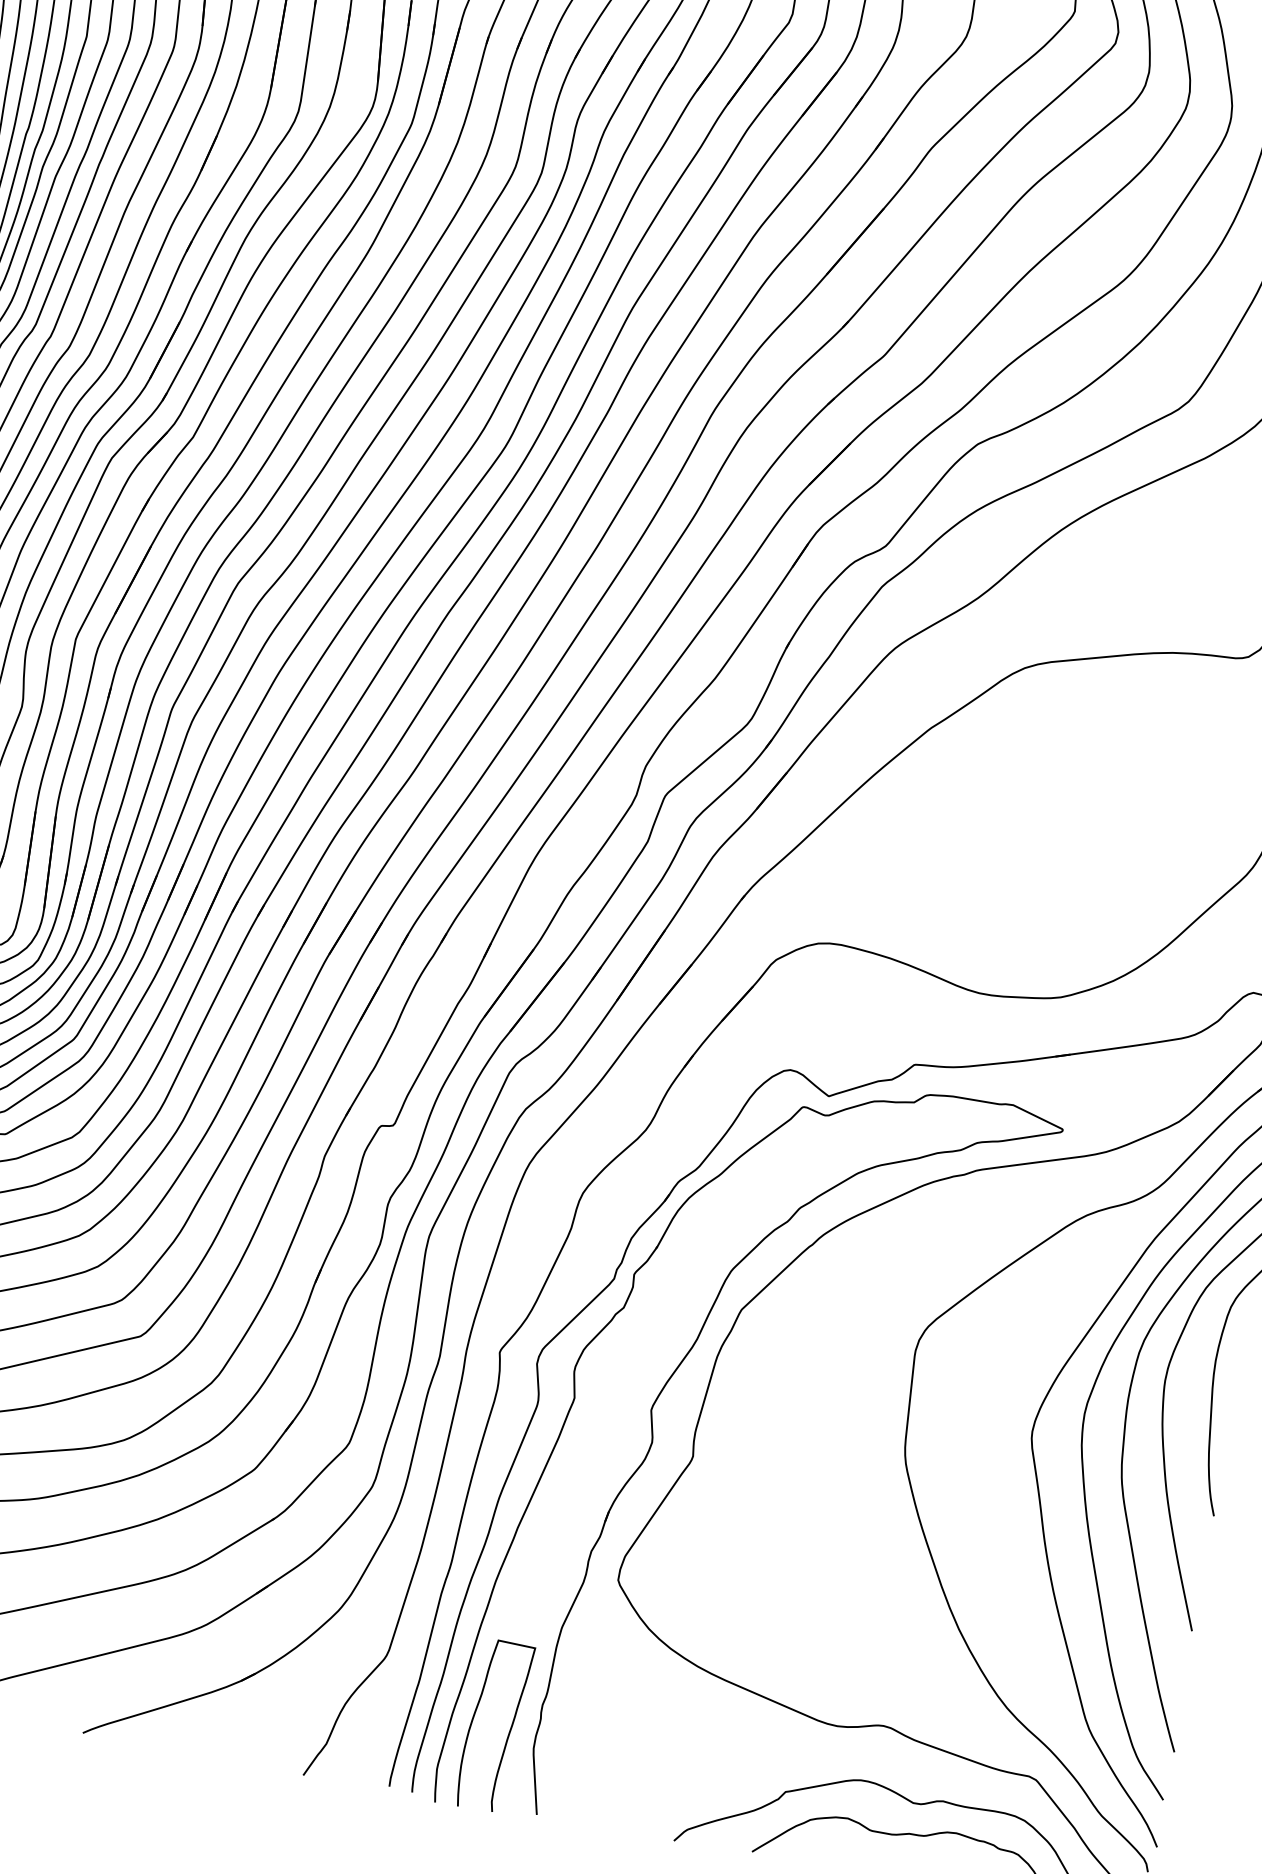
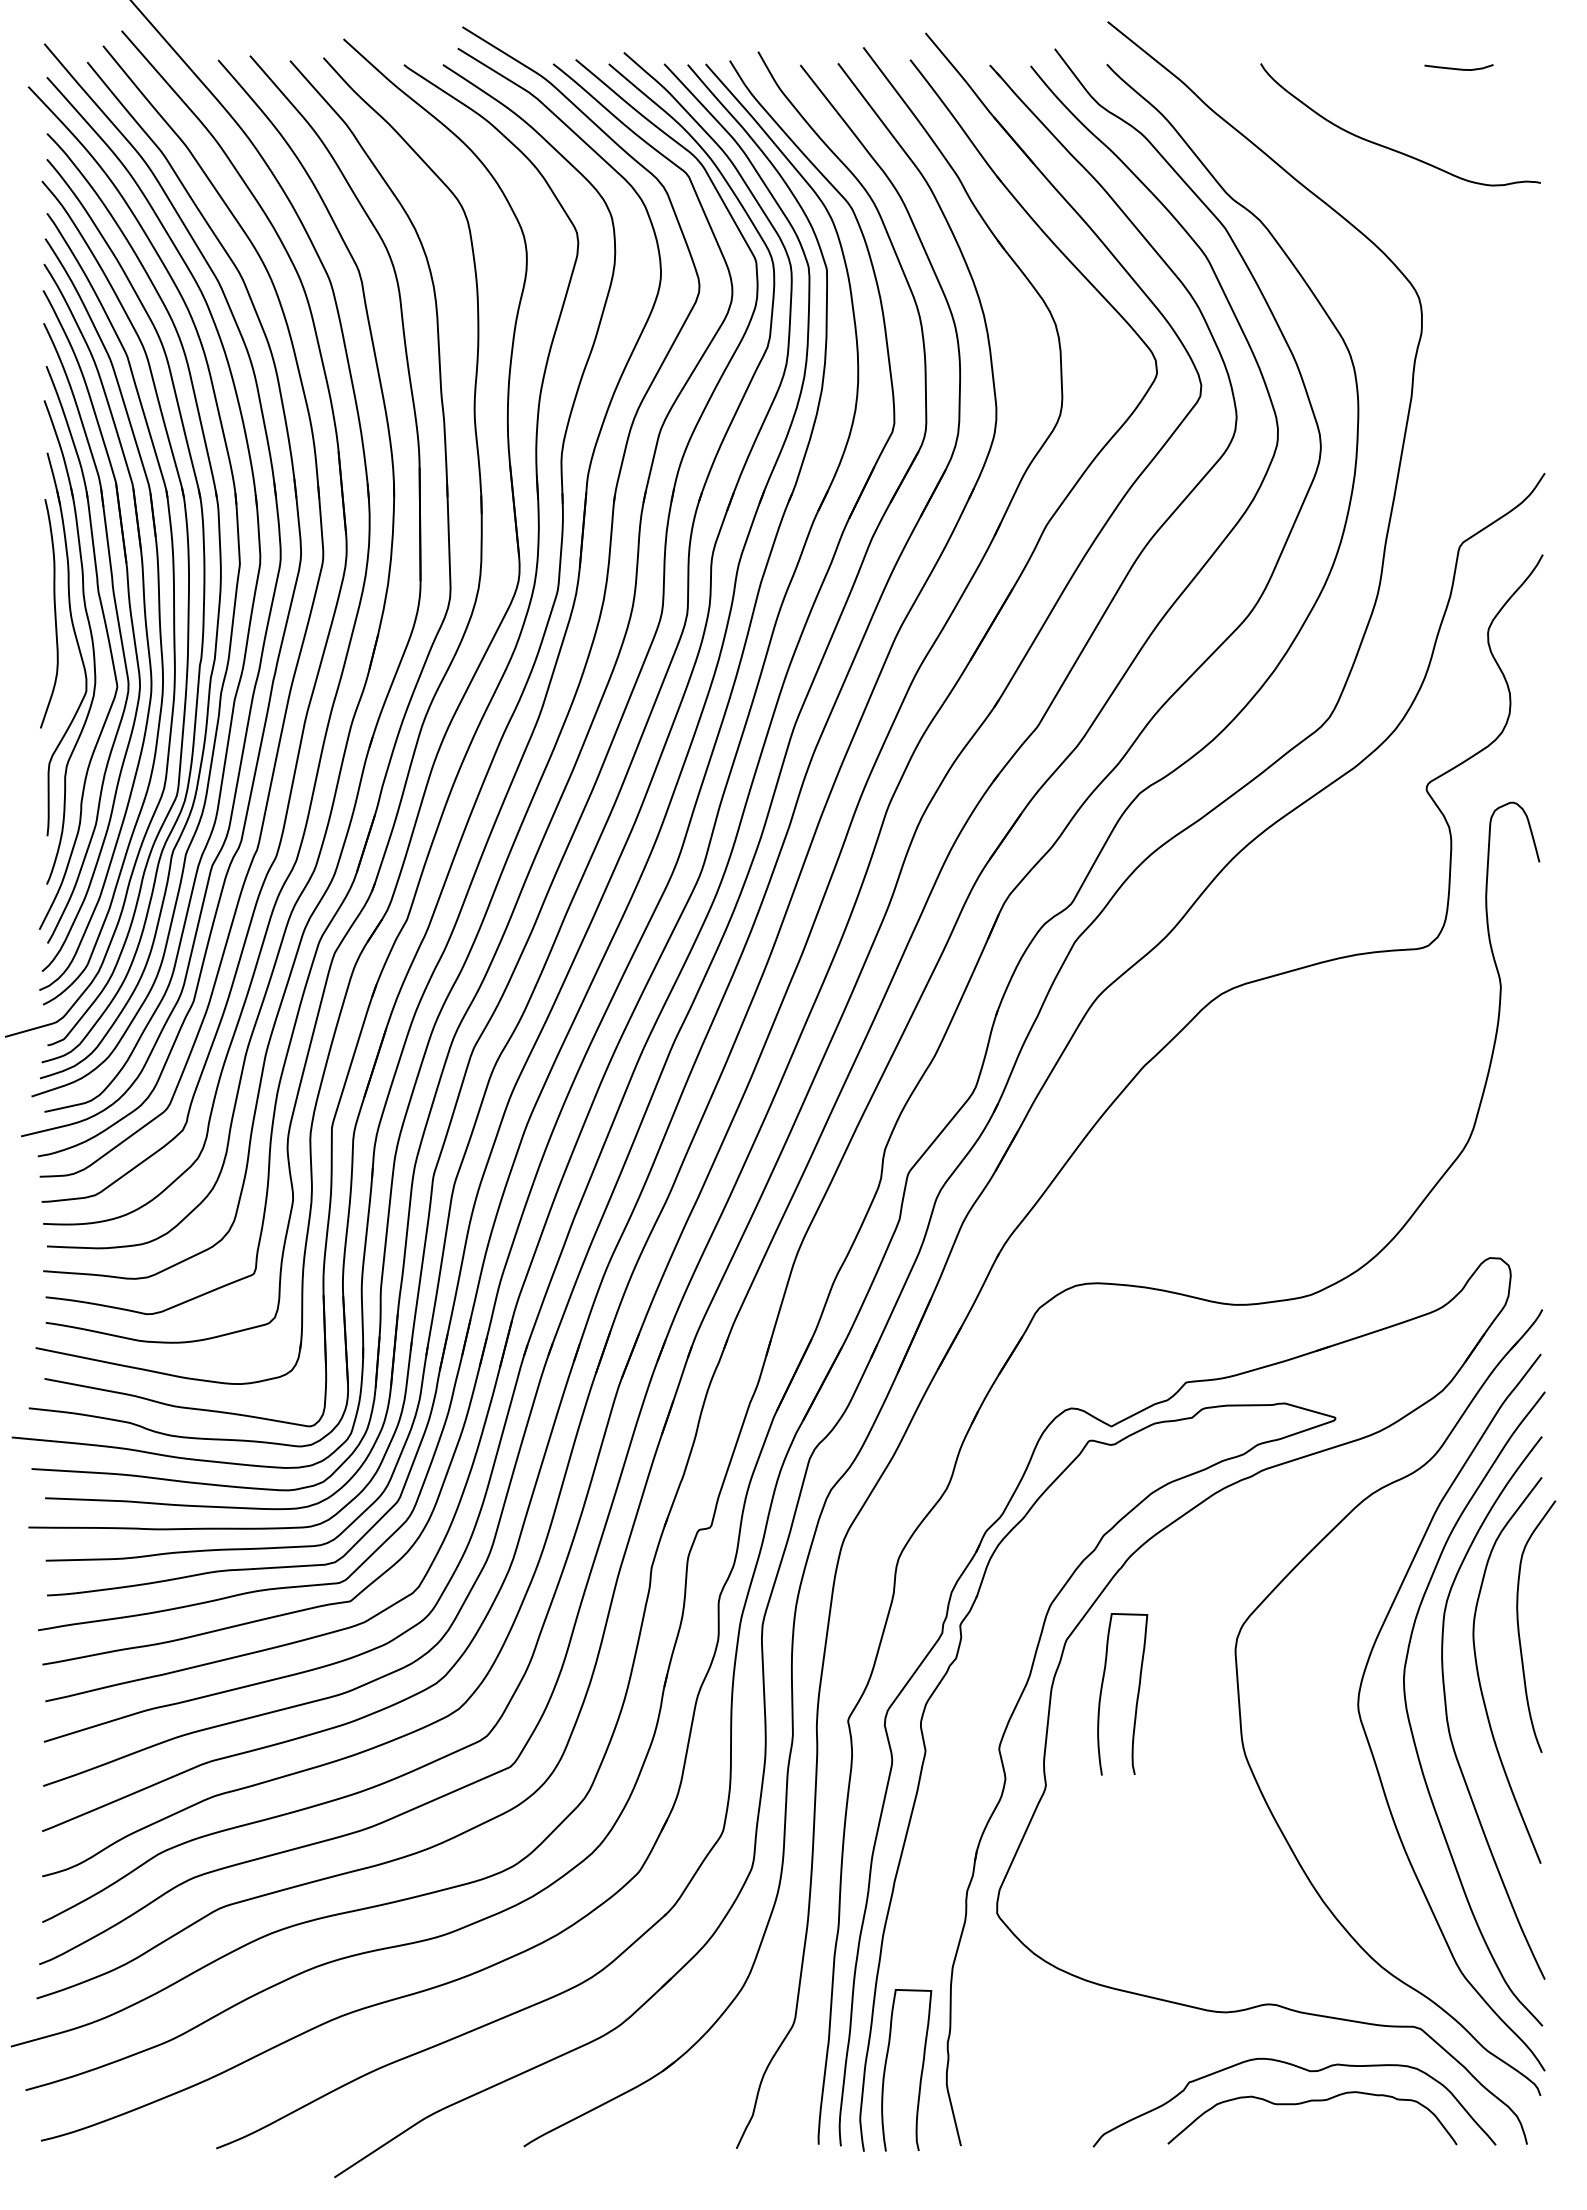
curve: (803, 1382) -> (1136, 1697), added

